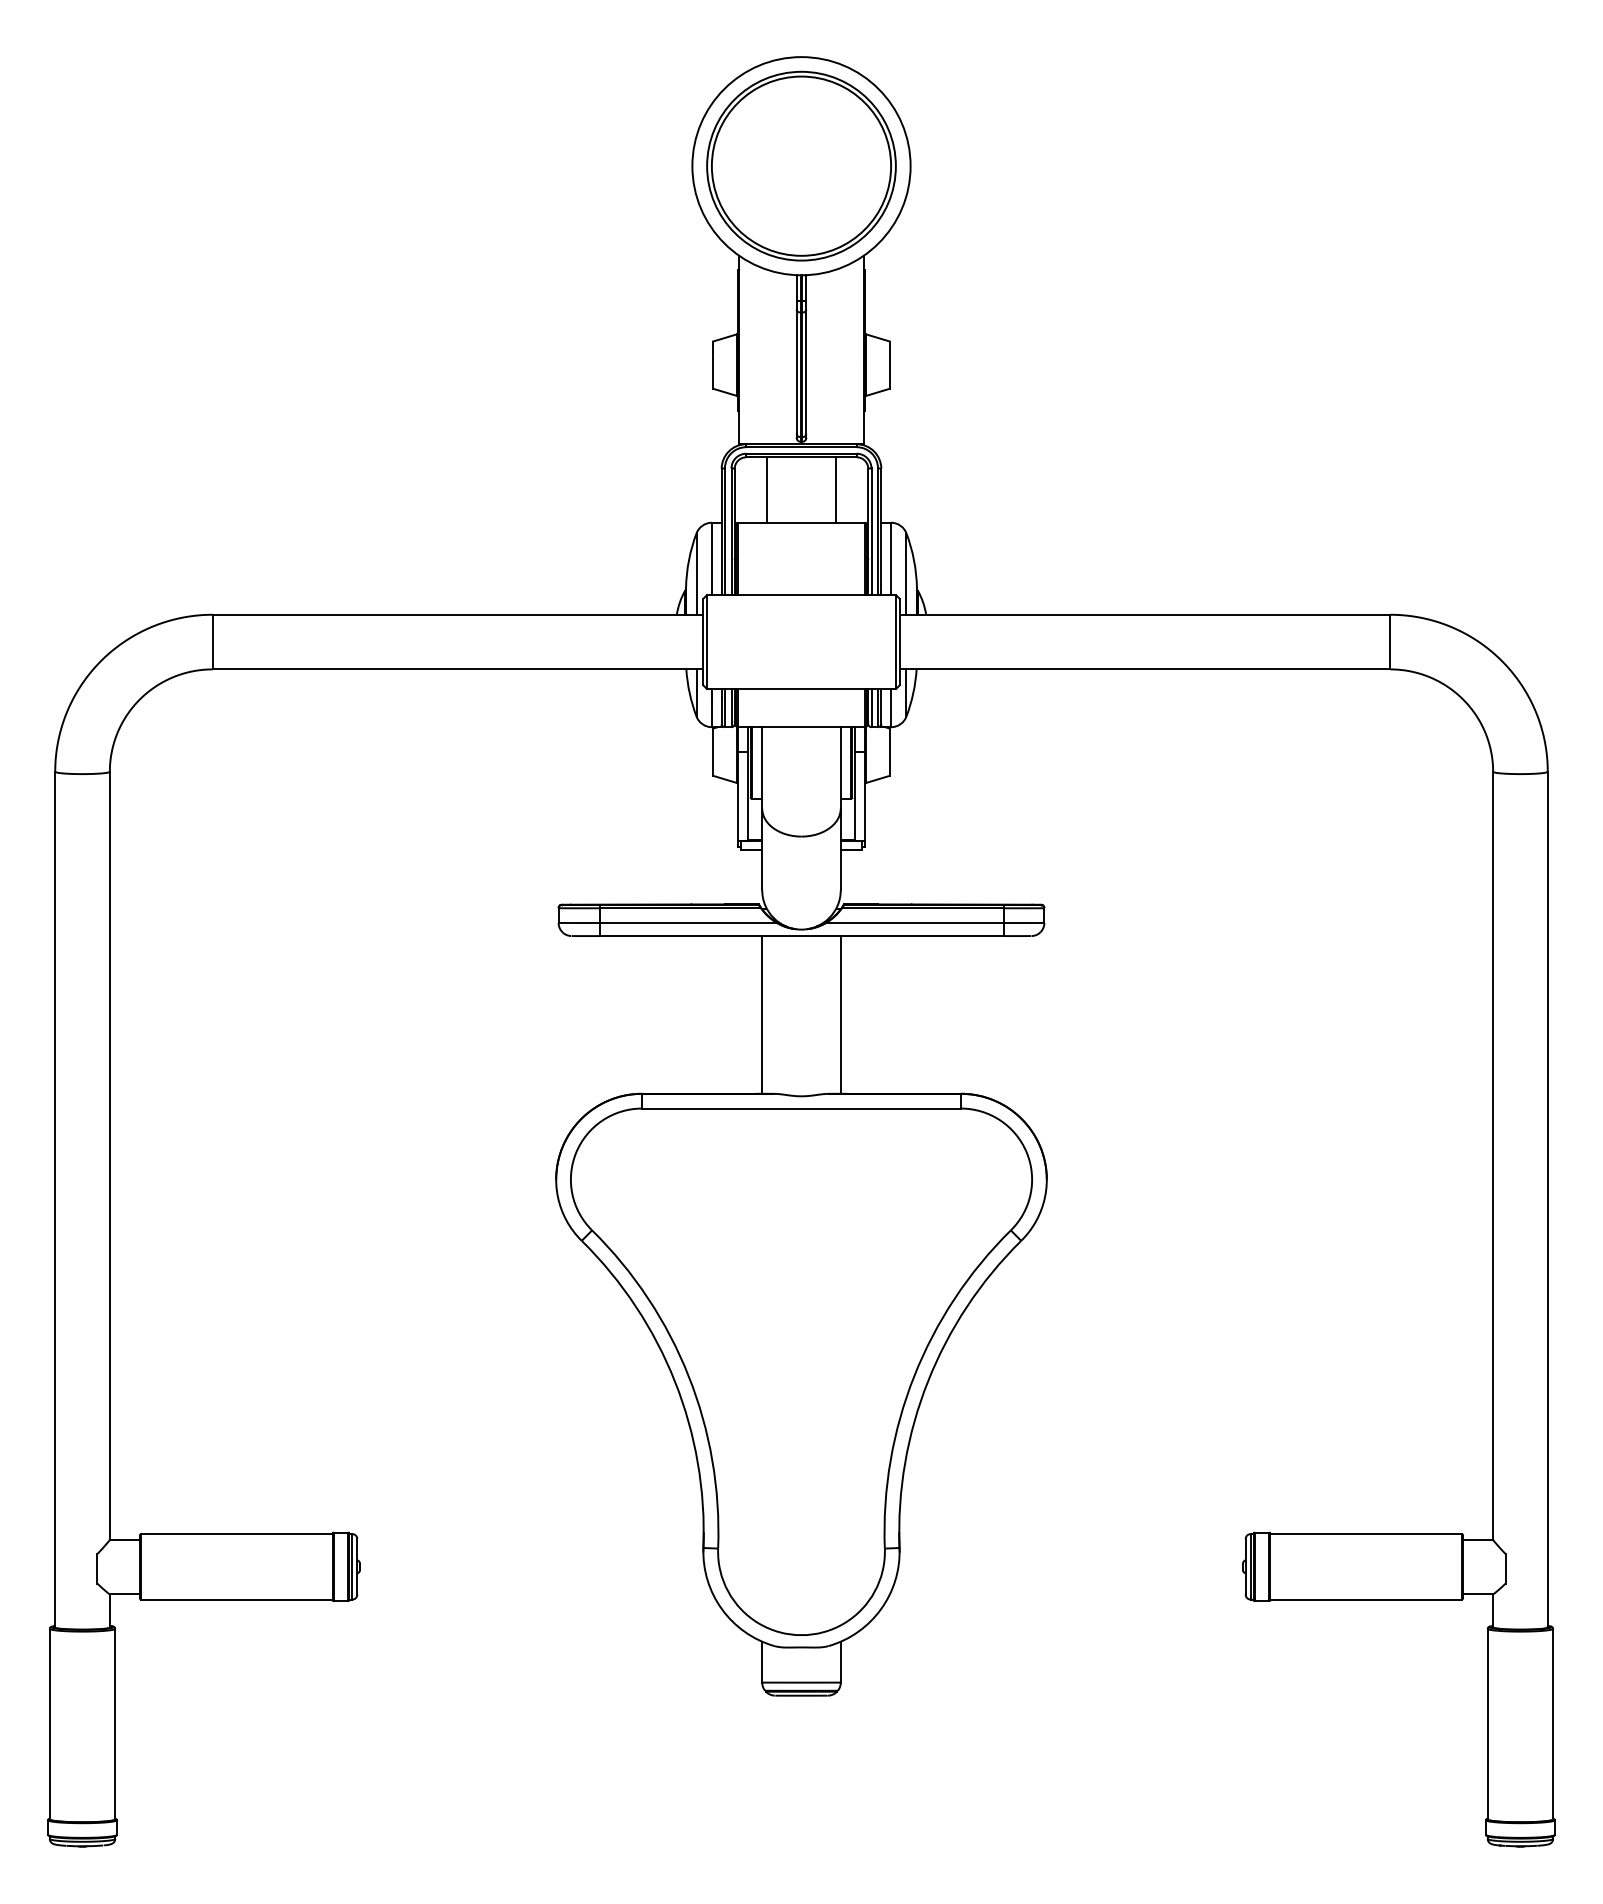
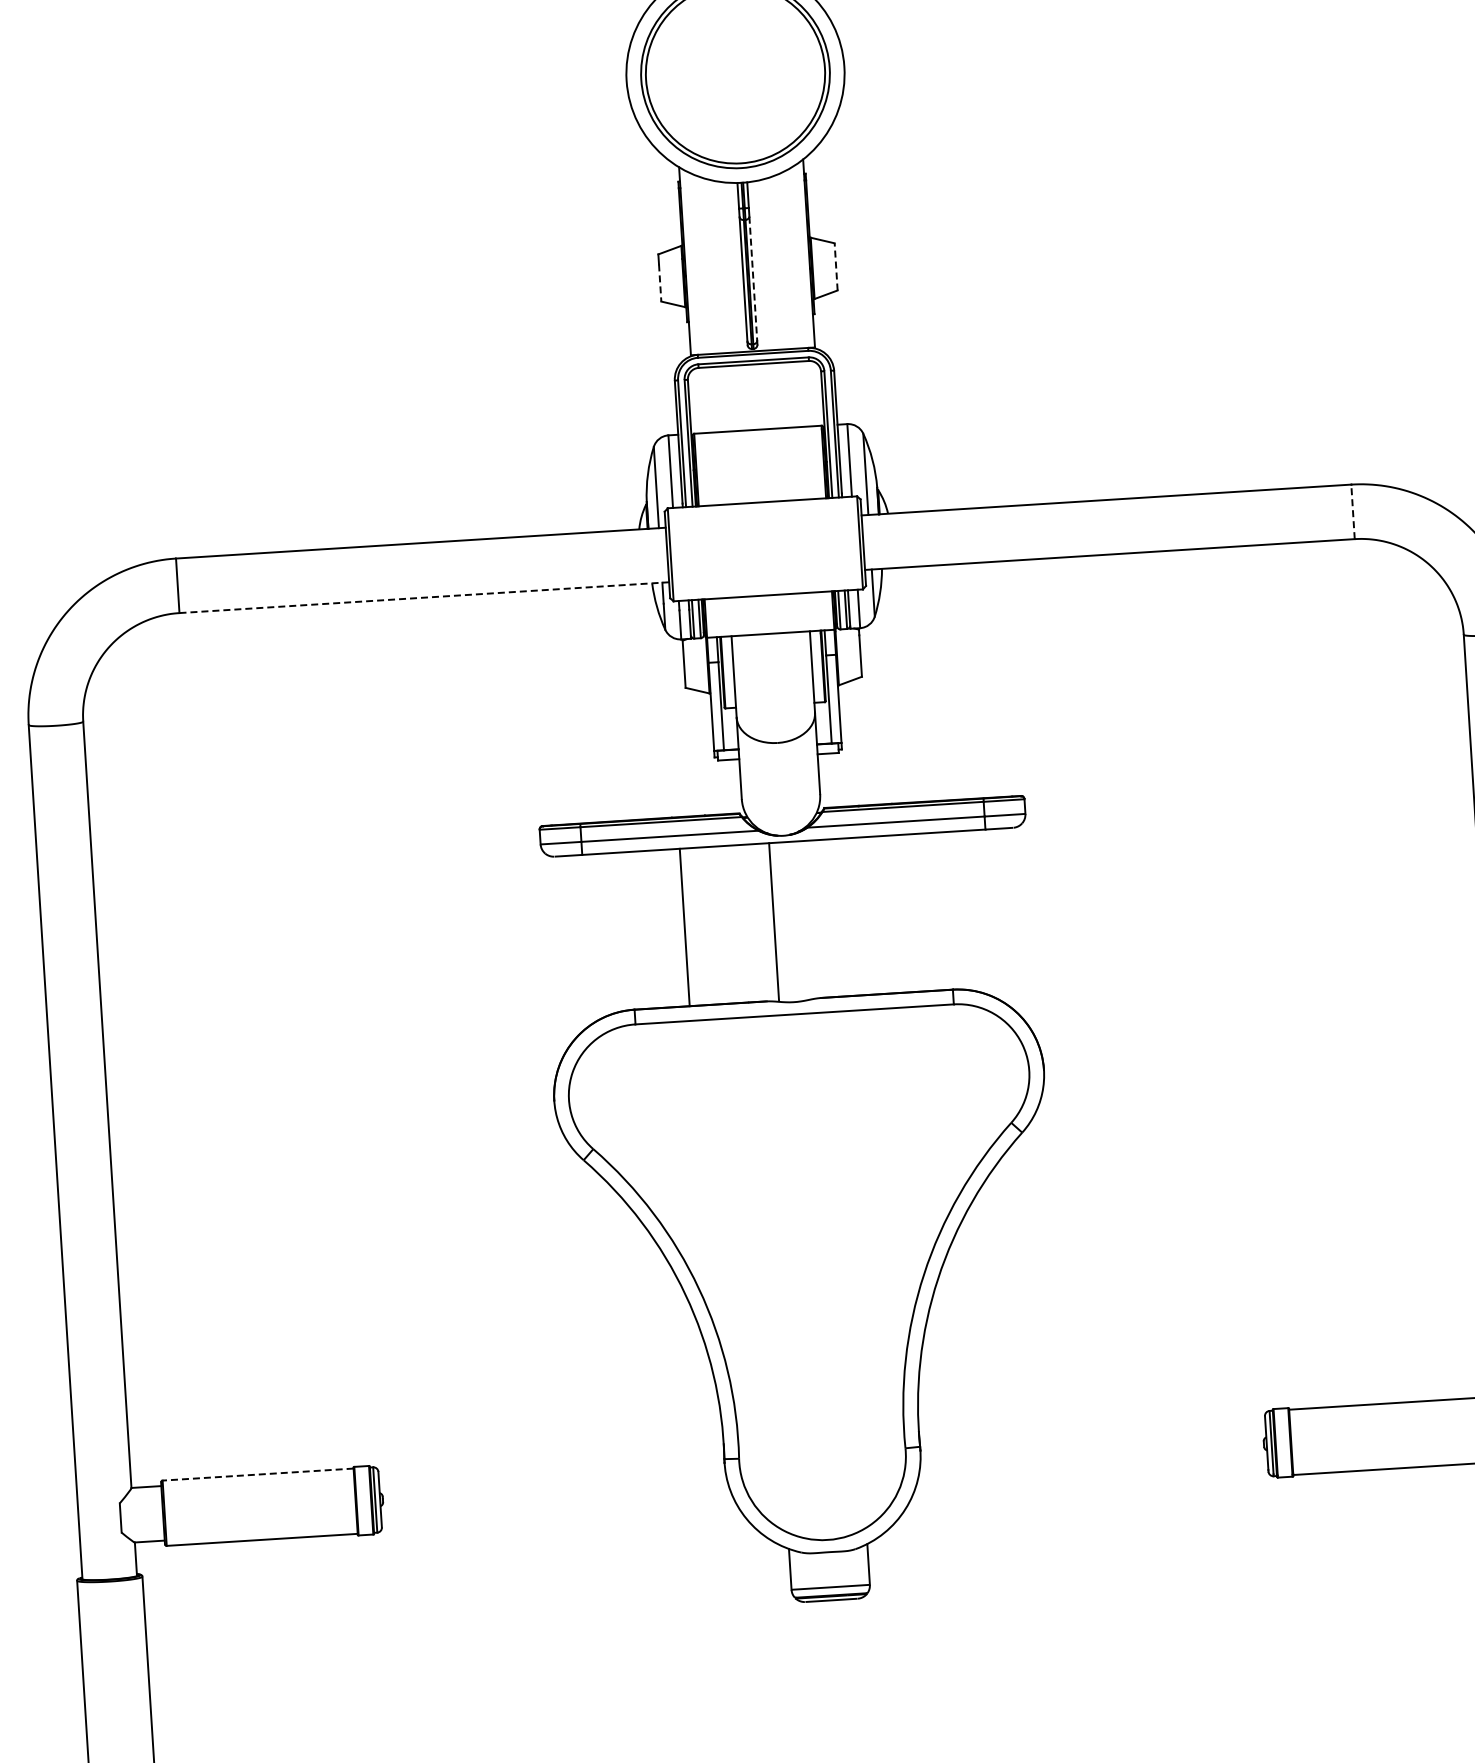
line: (889, 365) -> (835, 267), solid -> dashed
line: (713, 370) -> (660, 283), solid -> dashed
line: (806, 372) -> (753, 279), solid -> dashed
line: (766, 489) -> (720, 398), removed
line: (836, 489) -> (790, 394), removed
line: (1390, 641) -> (1353, 511), solid -> dashed
line: (458, 669) -> (424, 597), solid -> dashed
line: (762, 1014) -> (684, 927), moved
line: (840, 1014) -> (773, 921), moved
line: (237, 1534) -> (258, 1474), solid -> dashed

